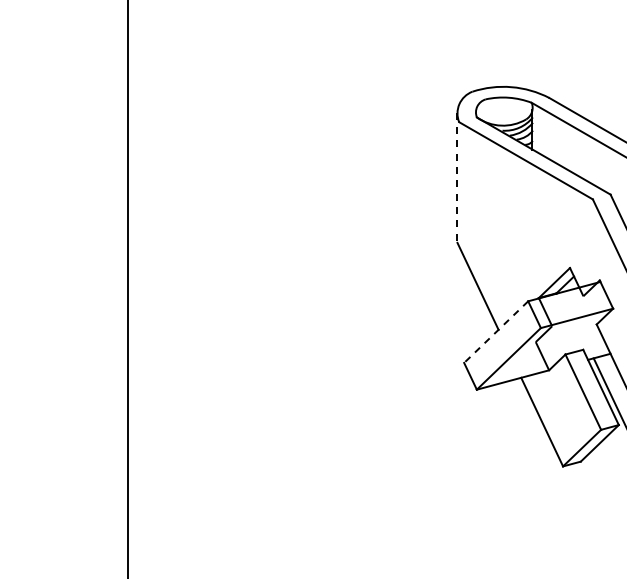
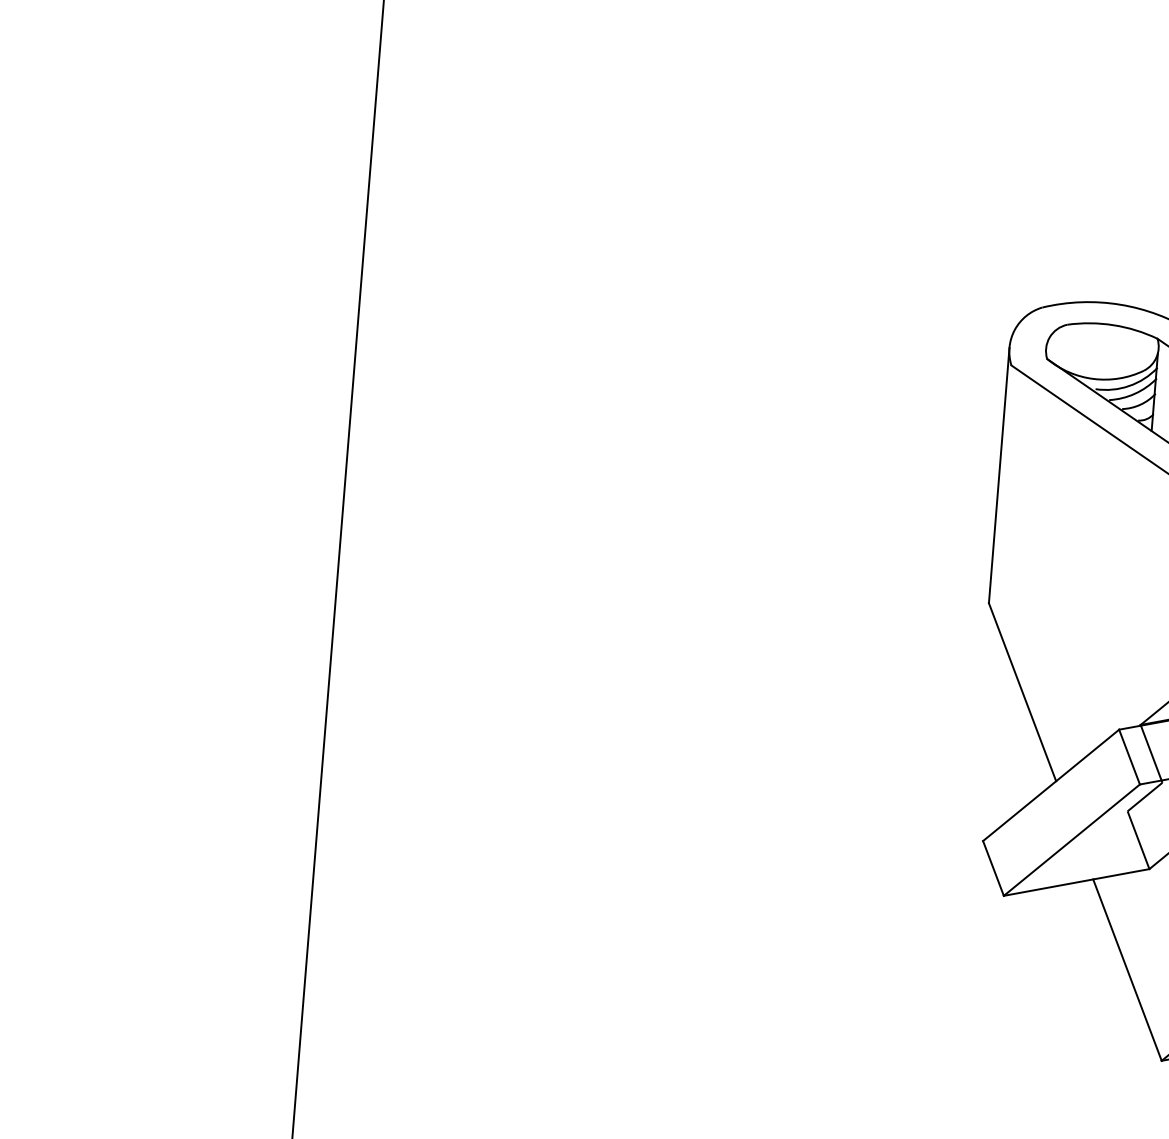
line: (457, 178) -> (999, 476), dashed -> solid
line: (495, 332) -> (1049, 786), dashed -> solid

